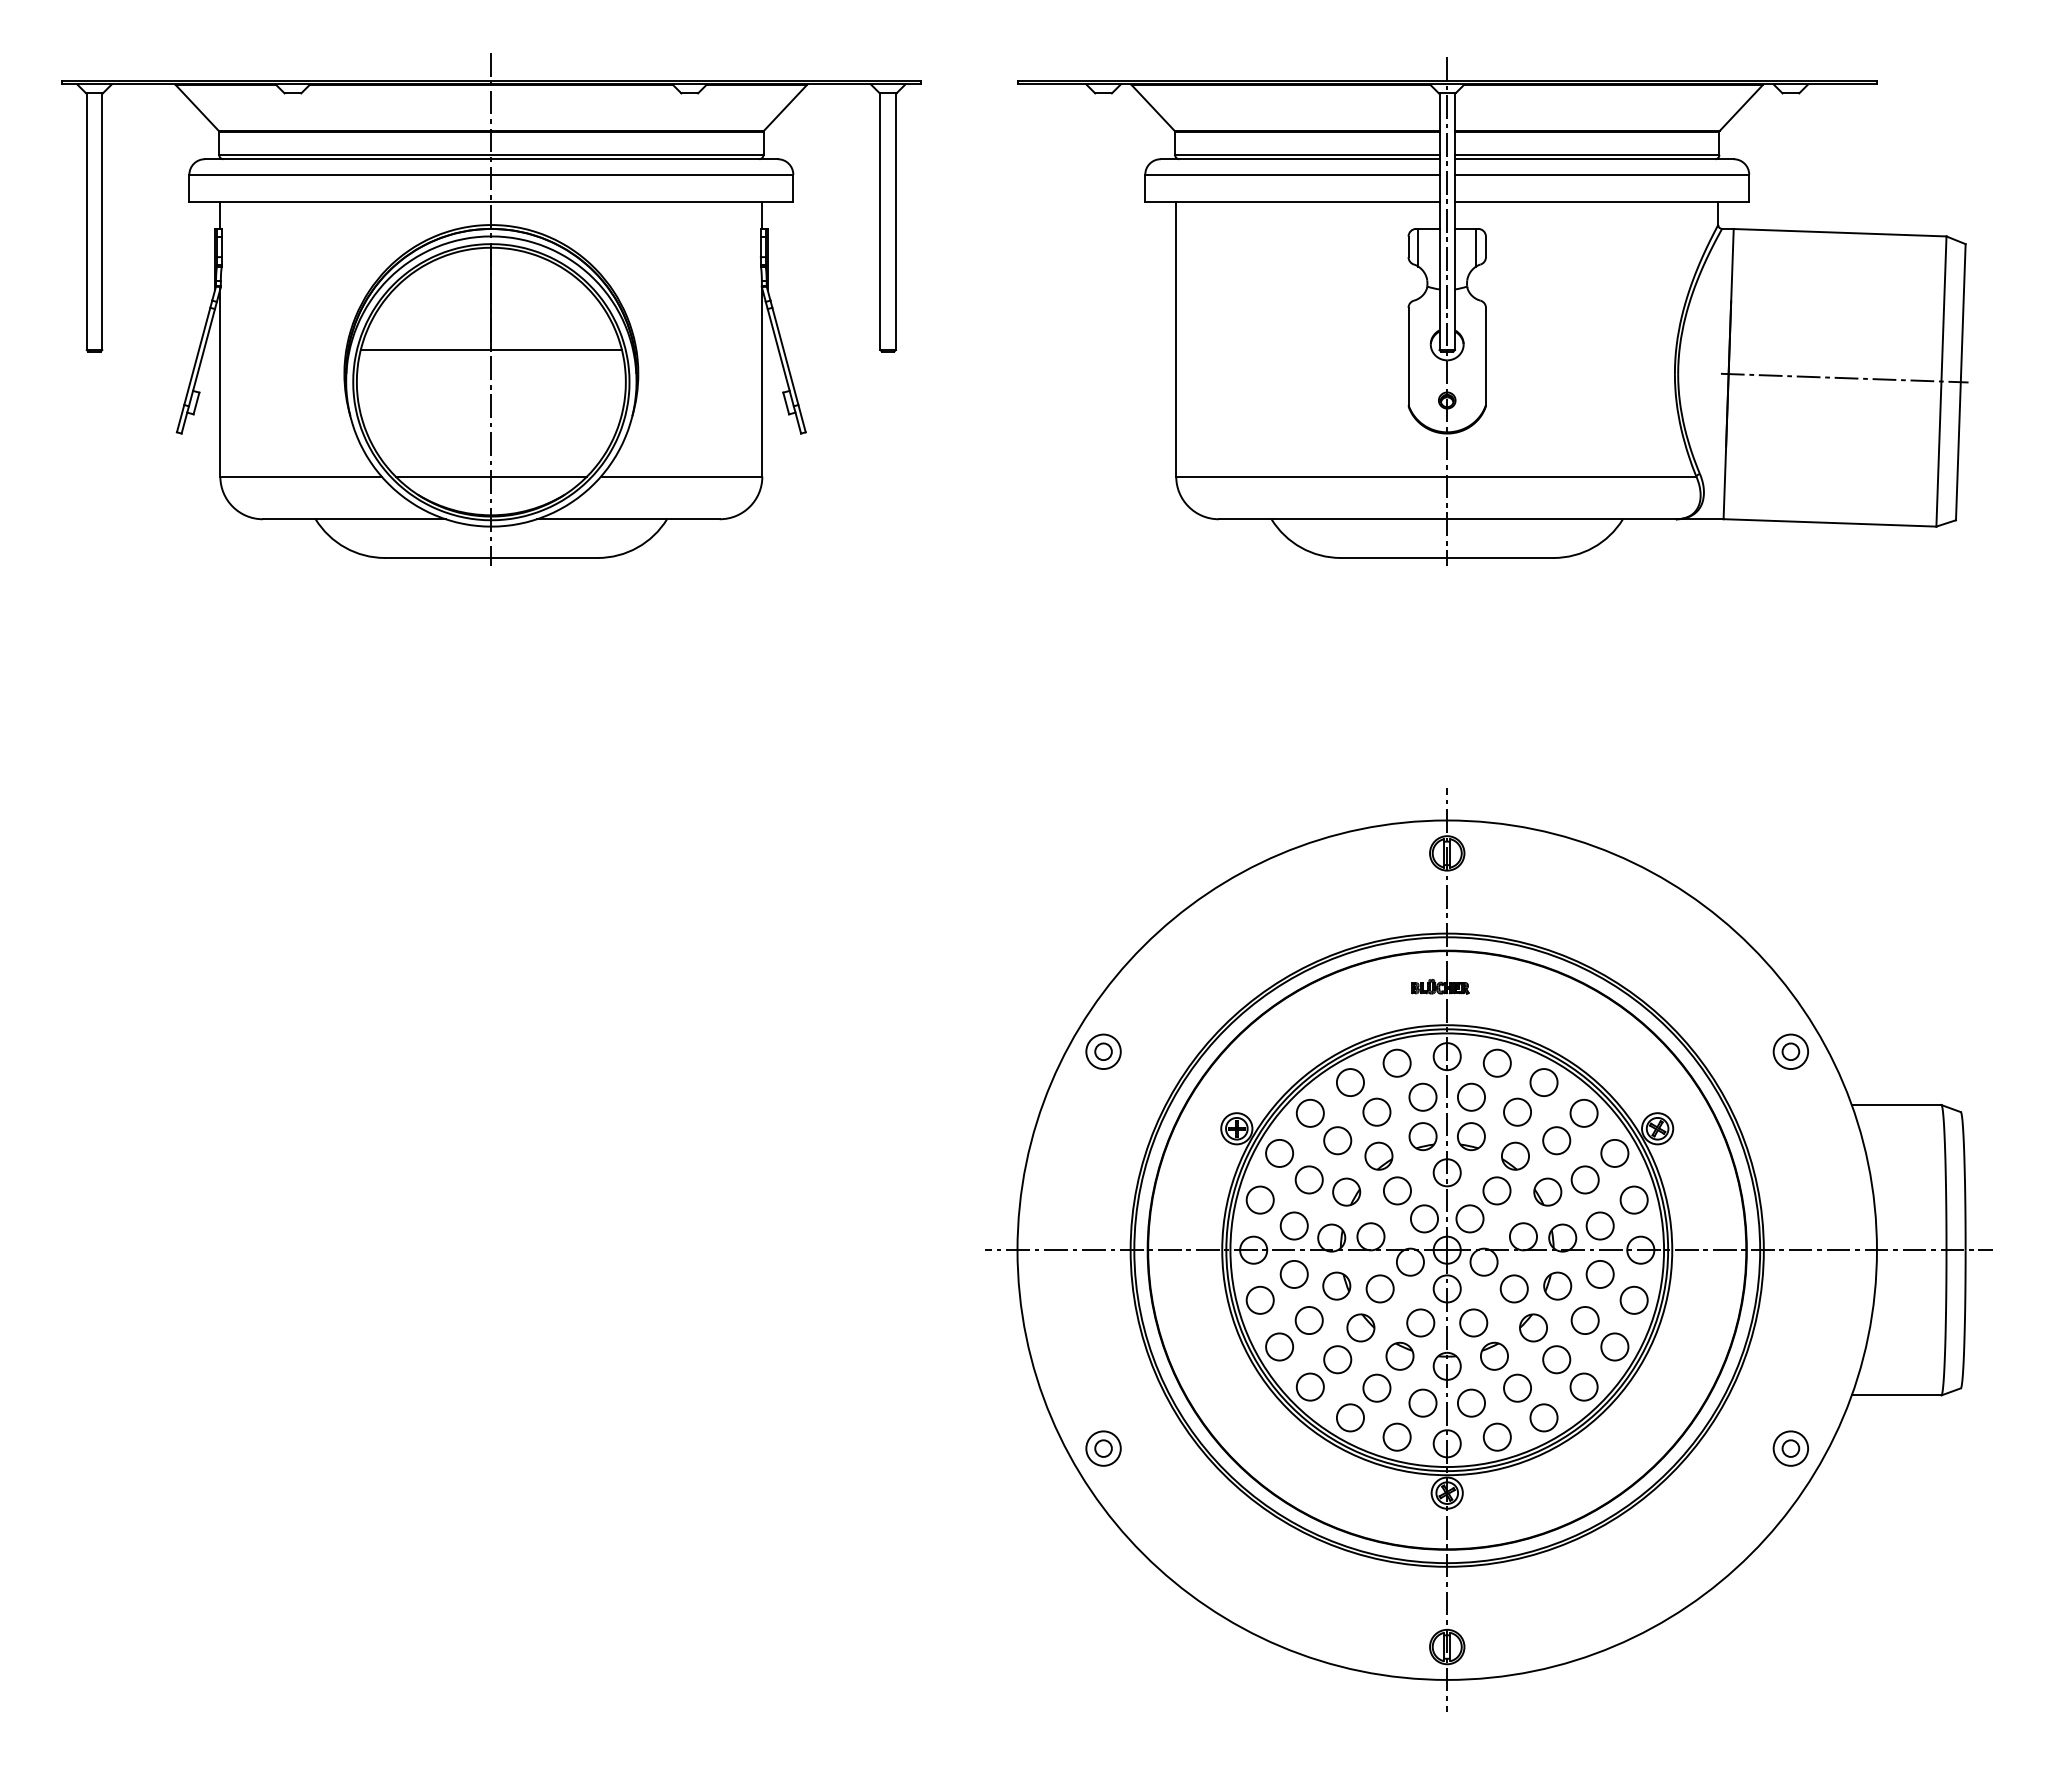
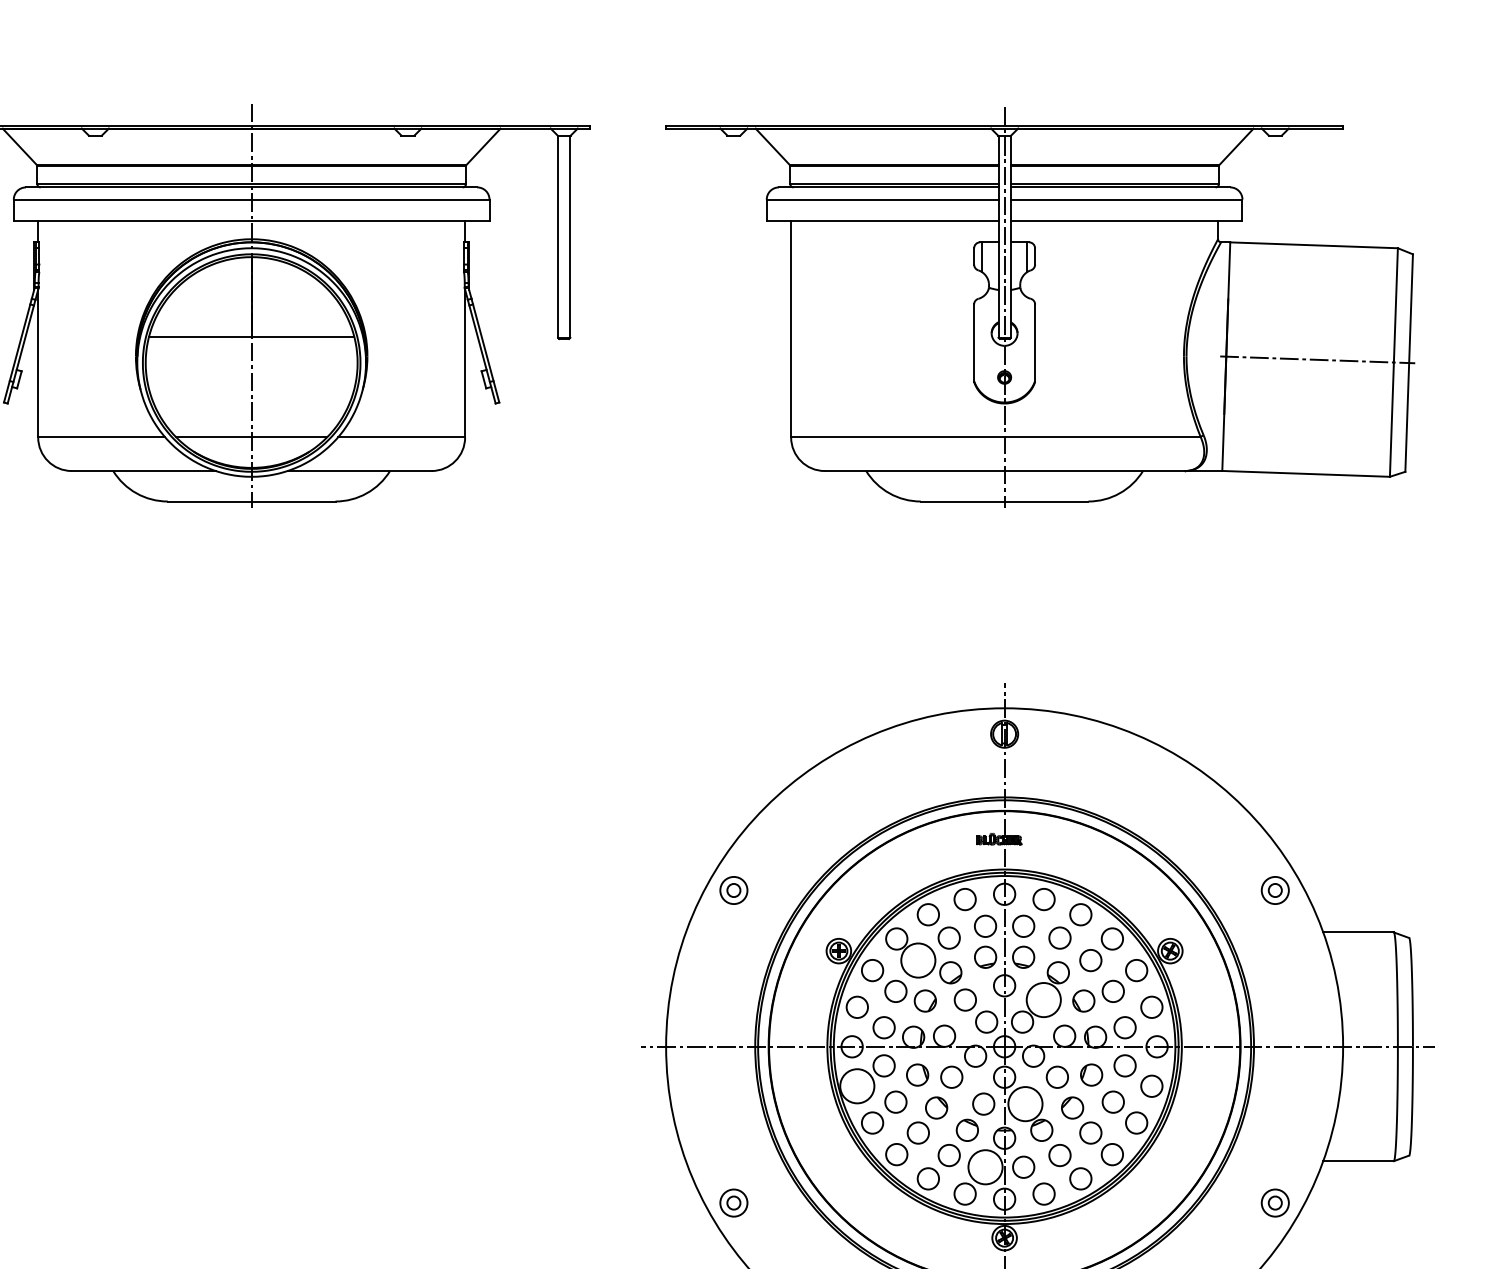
circle: (1337, 1140) -> (918, 960), size x1.6
circle: (1496, 1190) -> (1043, 999), size x1.6
circle: (1259, 1299) -> (856, 1085), size x1.6
circle: (1473, 1322) -> (1025, 1103), size x1.6
circle: (1422, 1402) -> (985, 1166), size x1.6

